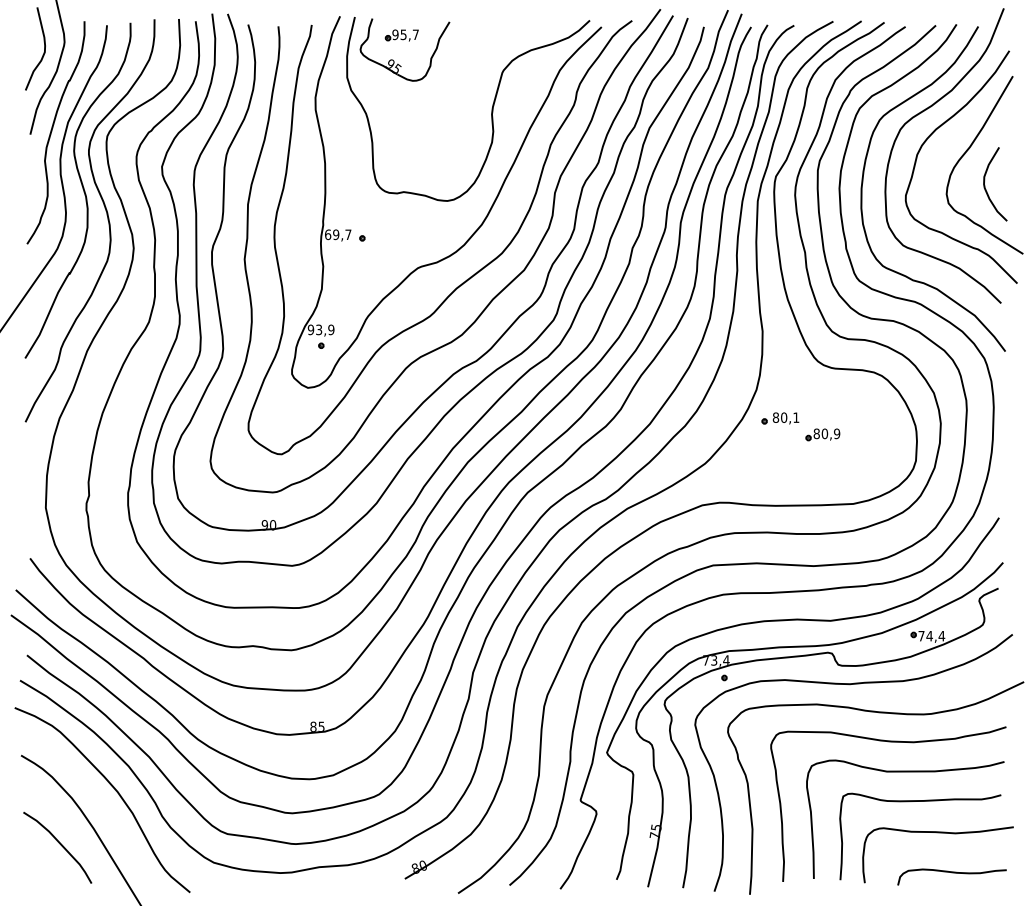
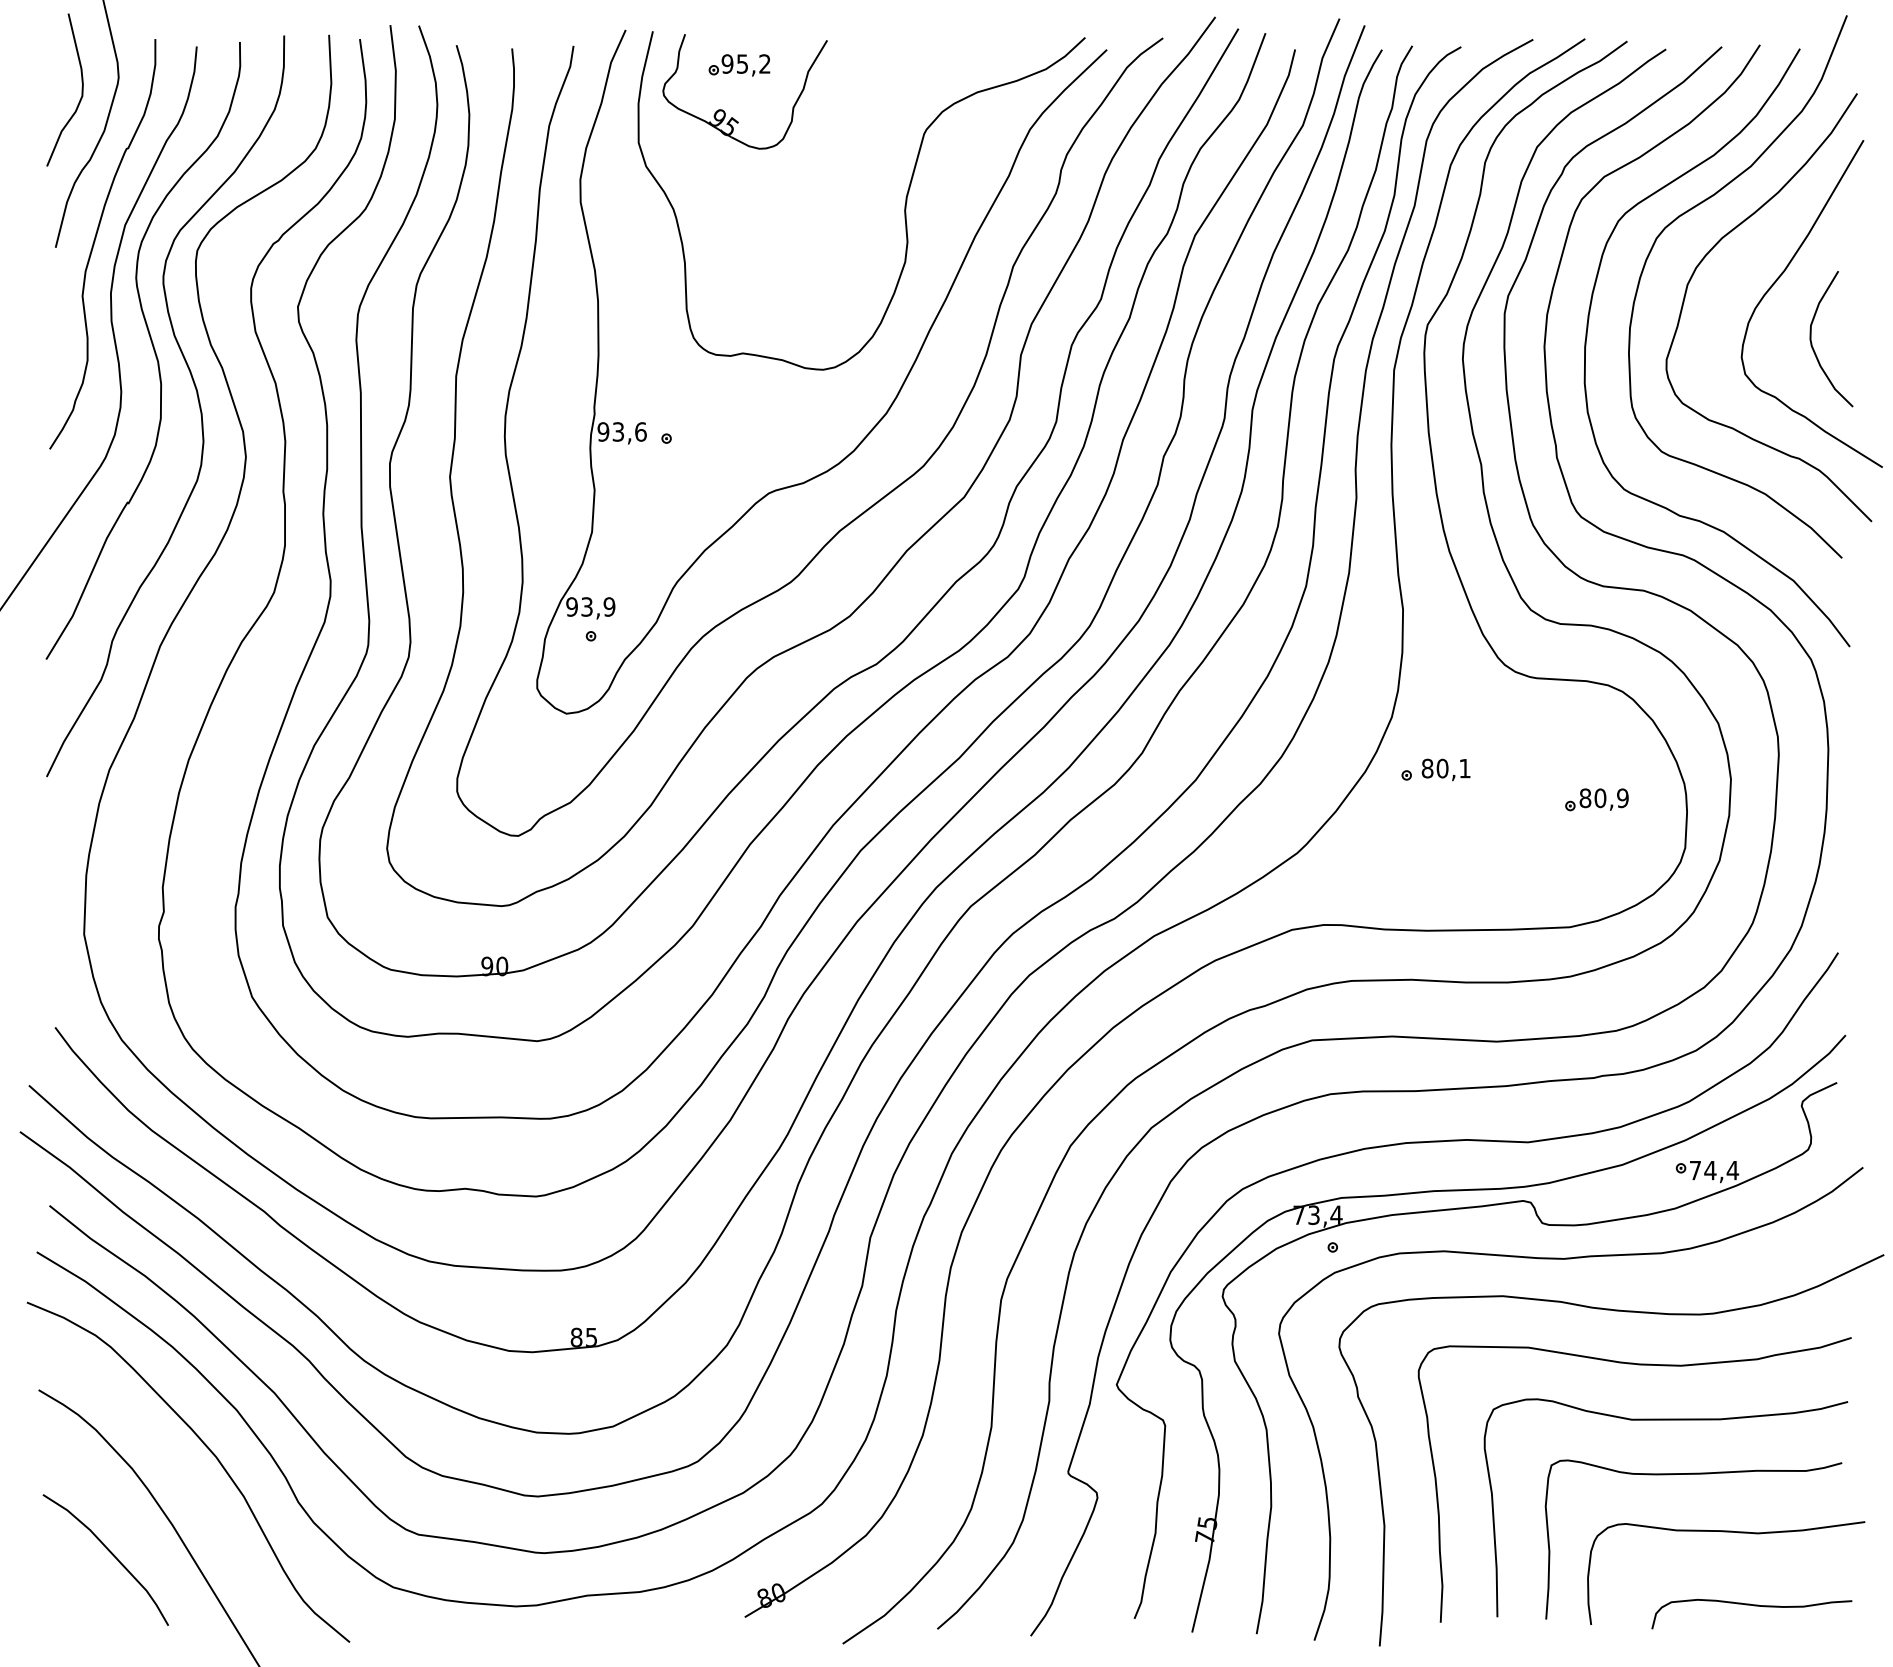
text: (415, 34) -> (764, 63), 95,7 -> 95,2
text: (337, 234) -> (620, 431), 69,7 -> 93,6
part: (822, 434) -> (1596, 799), moved

